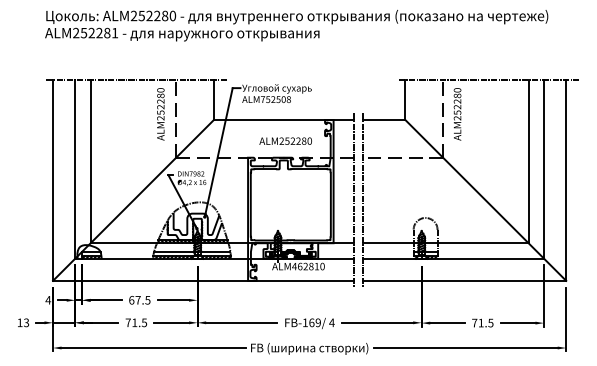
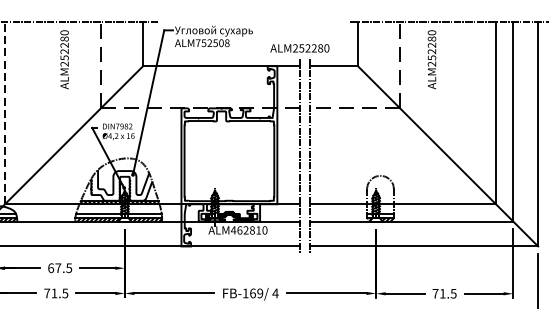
text: (160, 114) -> (64, 59), moved
text: (457, 114) -> (431, 59), moved
text: (285, 140) -> (299, 47), moved
line: (90, 161) -> (4, 112), solid -> dashed

